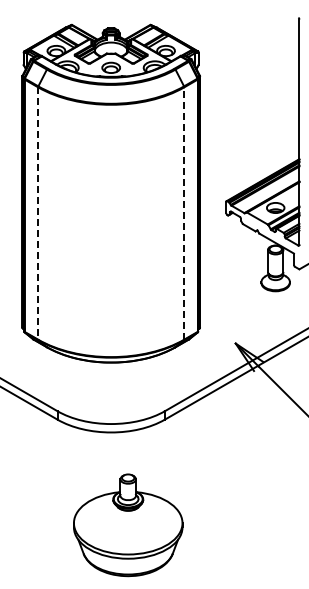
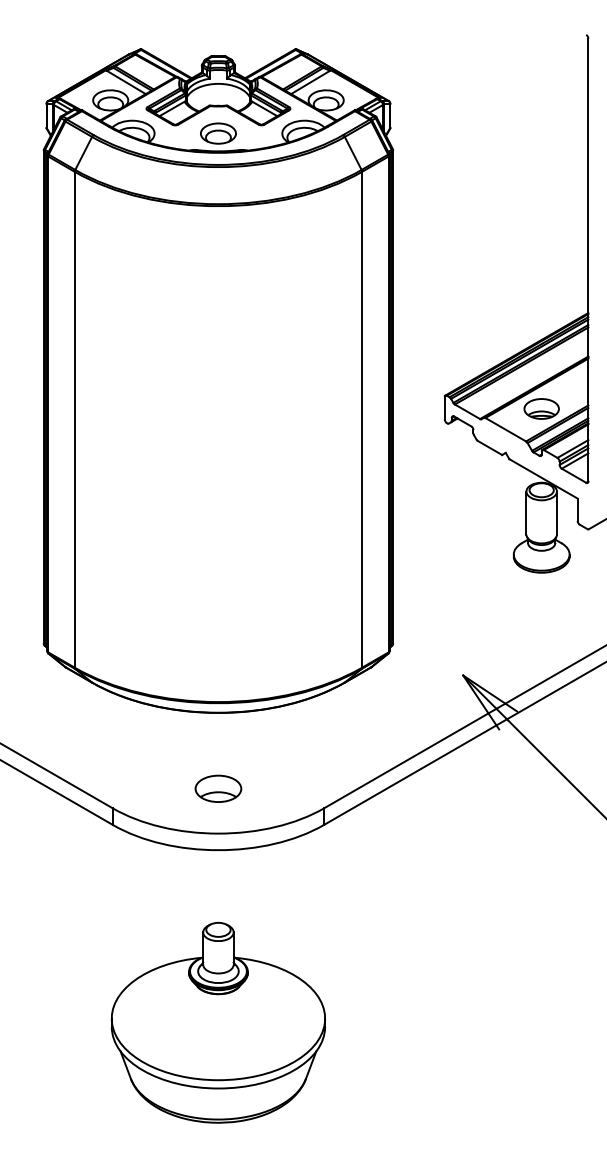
line: (184, 212) -> (362, 417), dashed -> solid
line: (38, 213) -> (75, 419), dashed -> solid
part: (110, 400) -> (217, 787), added
part: (128, 525) -> (218, 1023), moved

